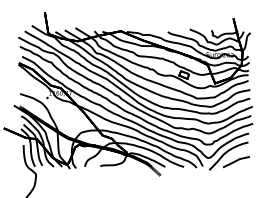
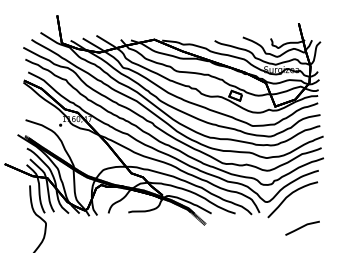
line: (236, 161) -> (302, 227), moved

